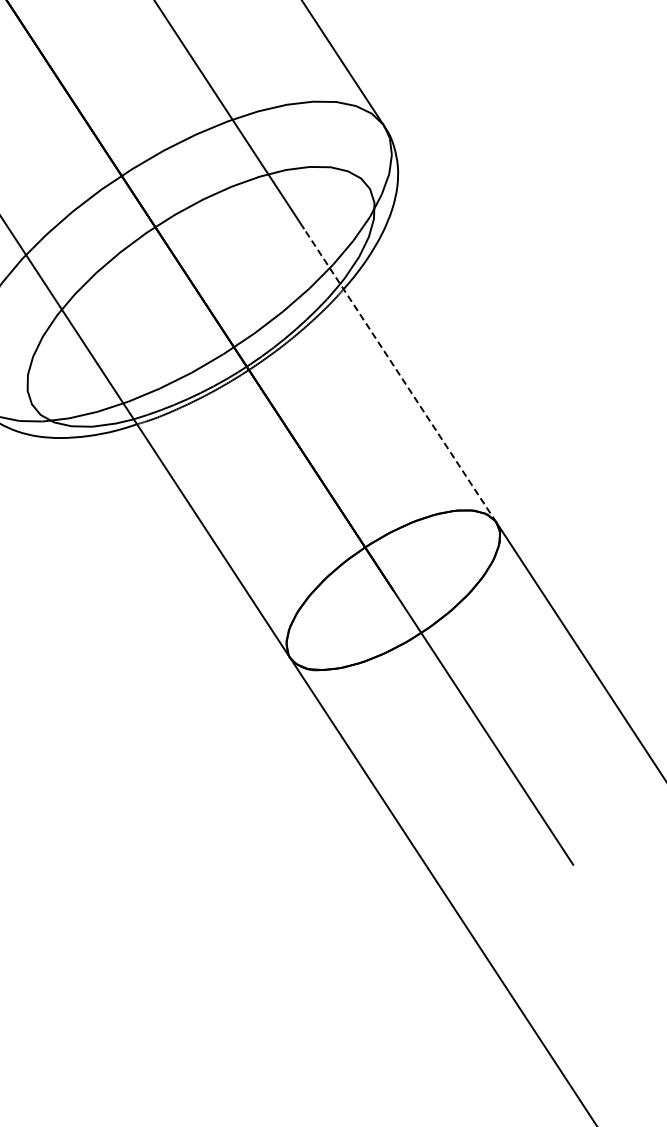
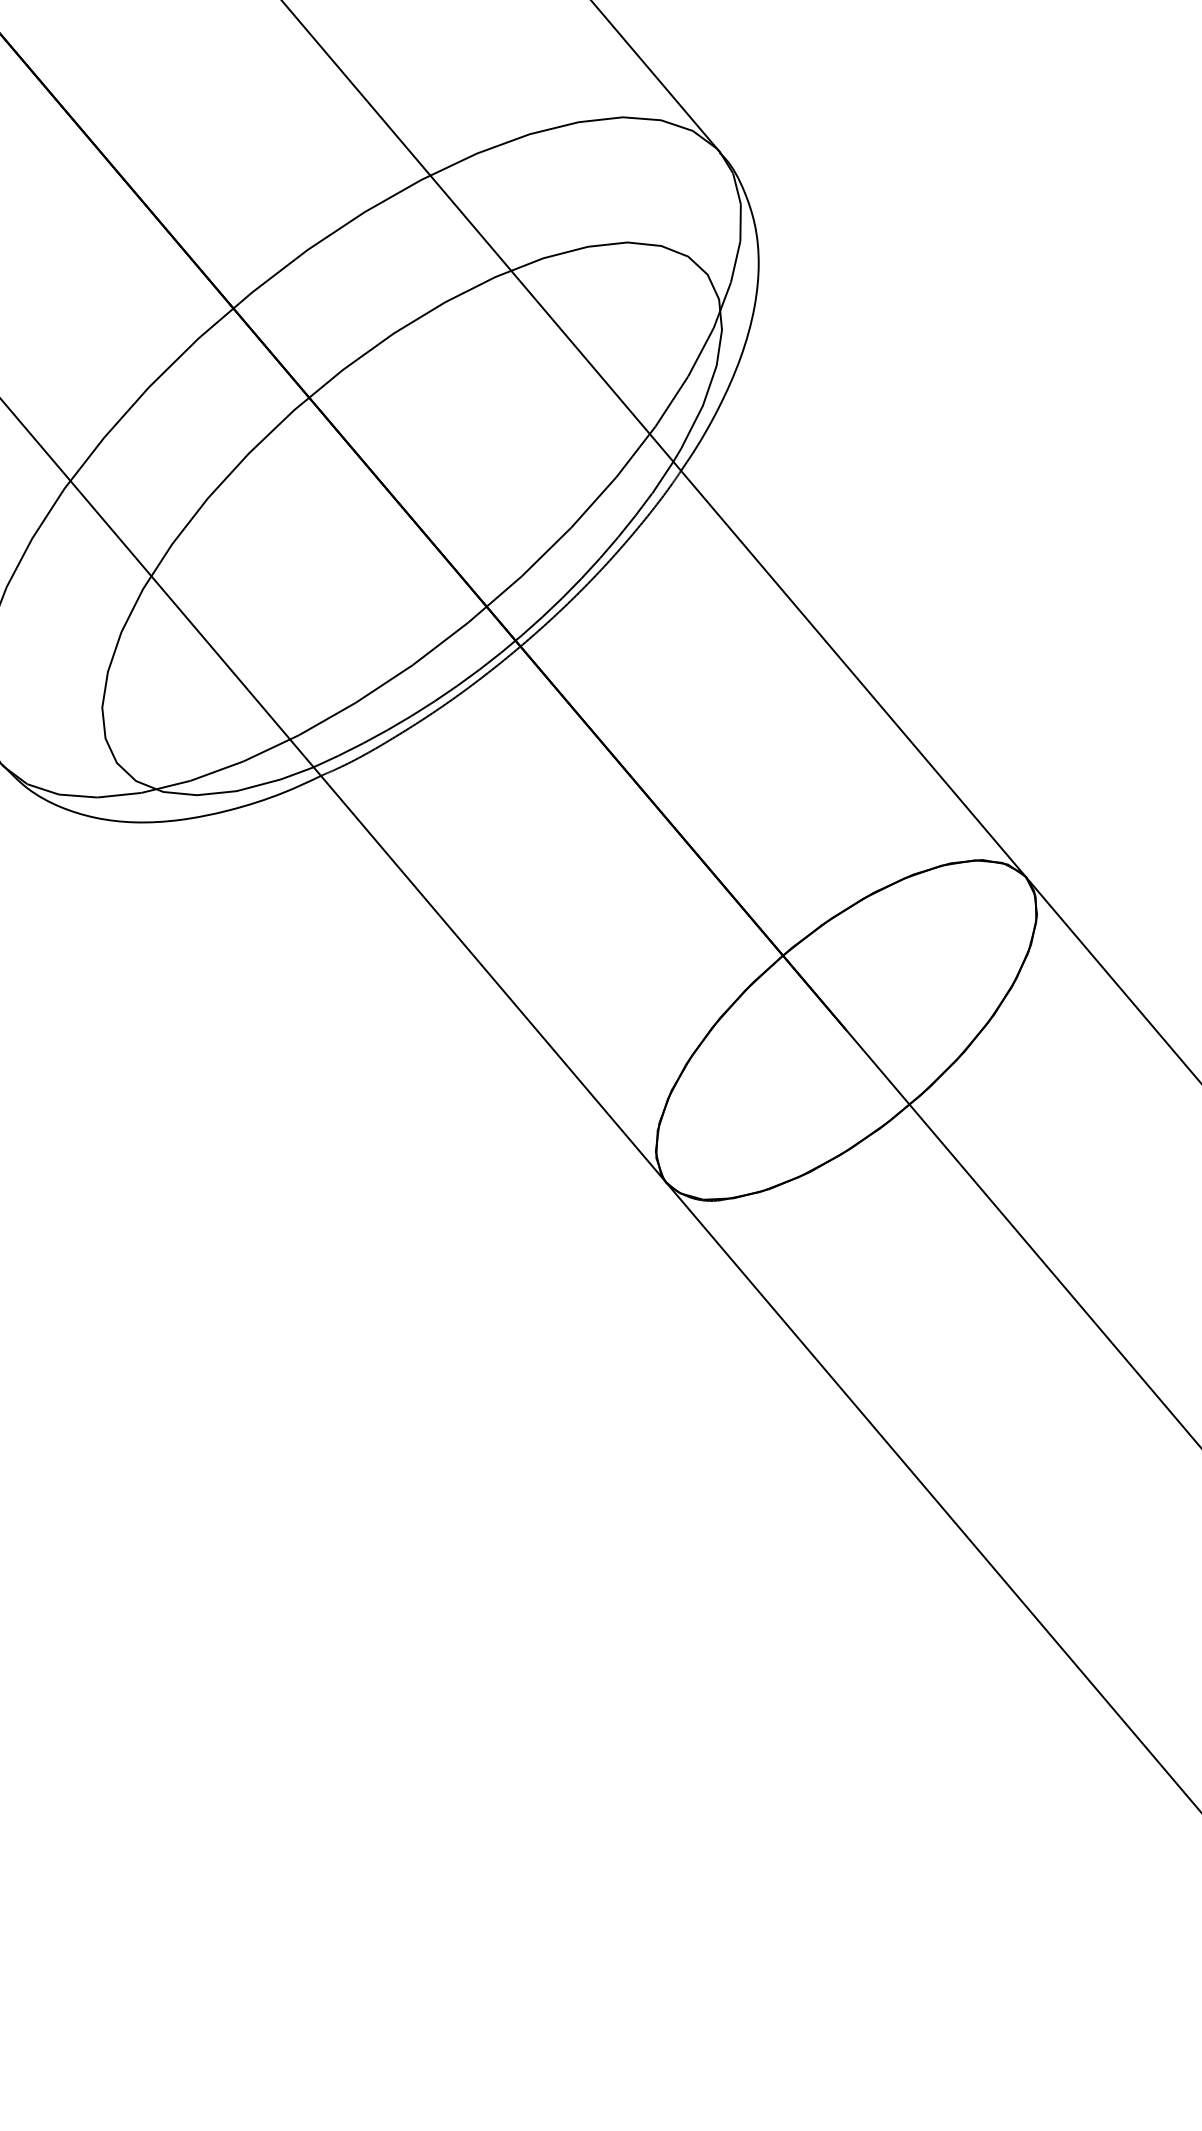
line: (400, 375) -> (809, 621), dashed -> solid

